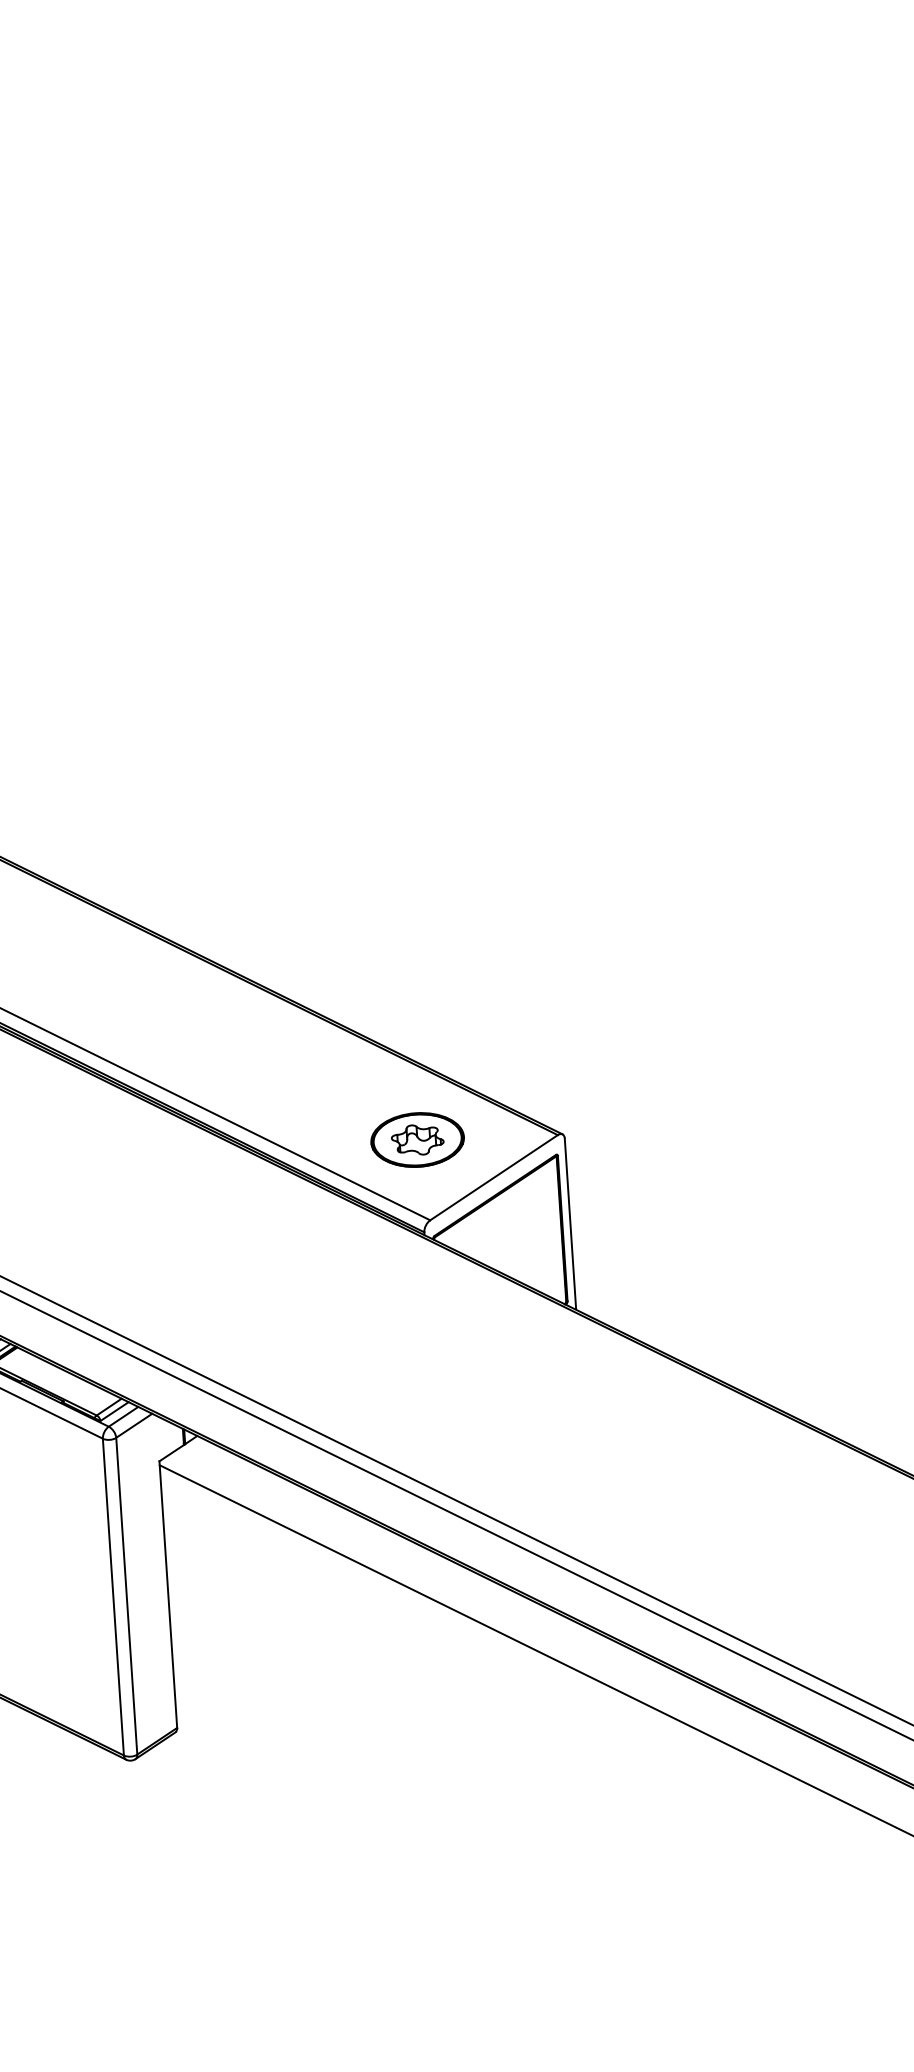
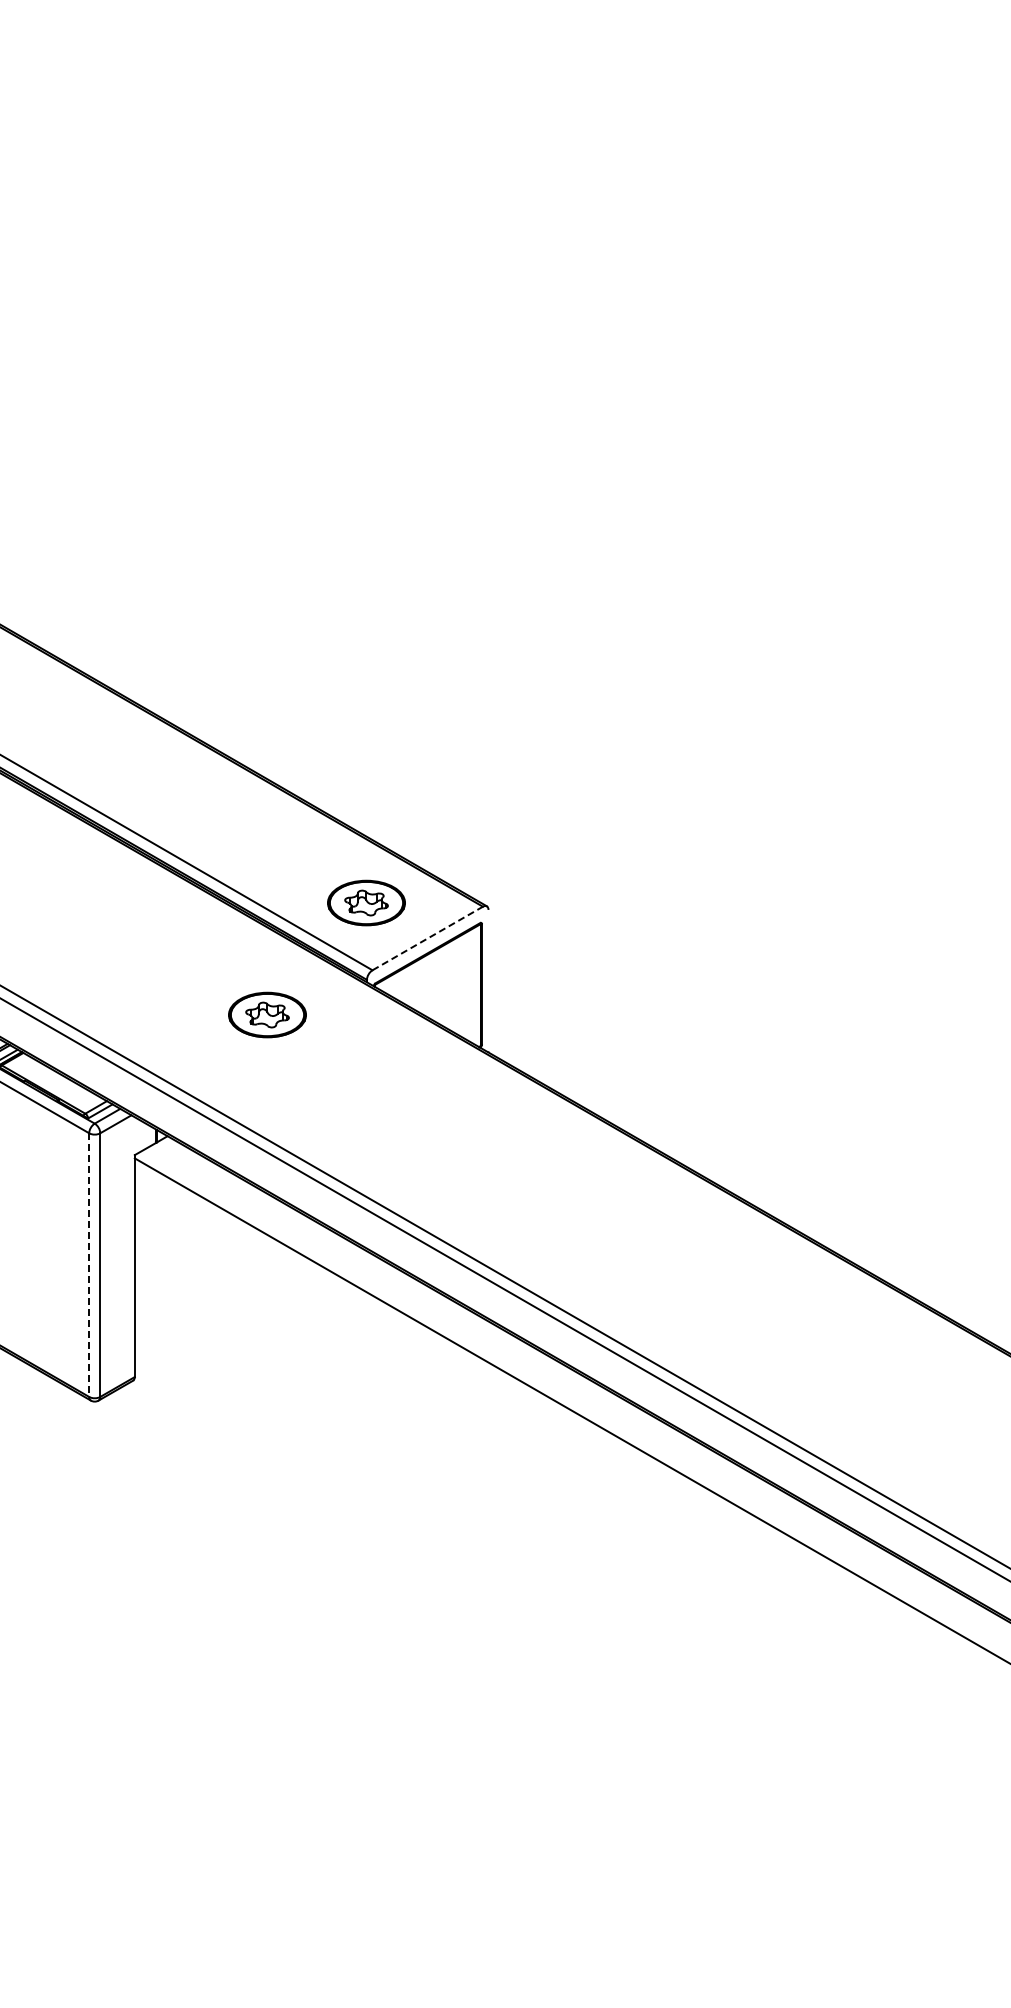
line: (493, 1177) -> (427, 938), solid -> dashed
line: (570, 1223) -> (488, 980), removed
part: (307, 1281) -> (267, 1014), added
line: (113, 1597) -> (89, 1265), solid -> dashed

